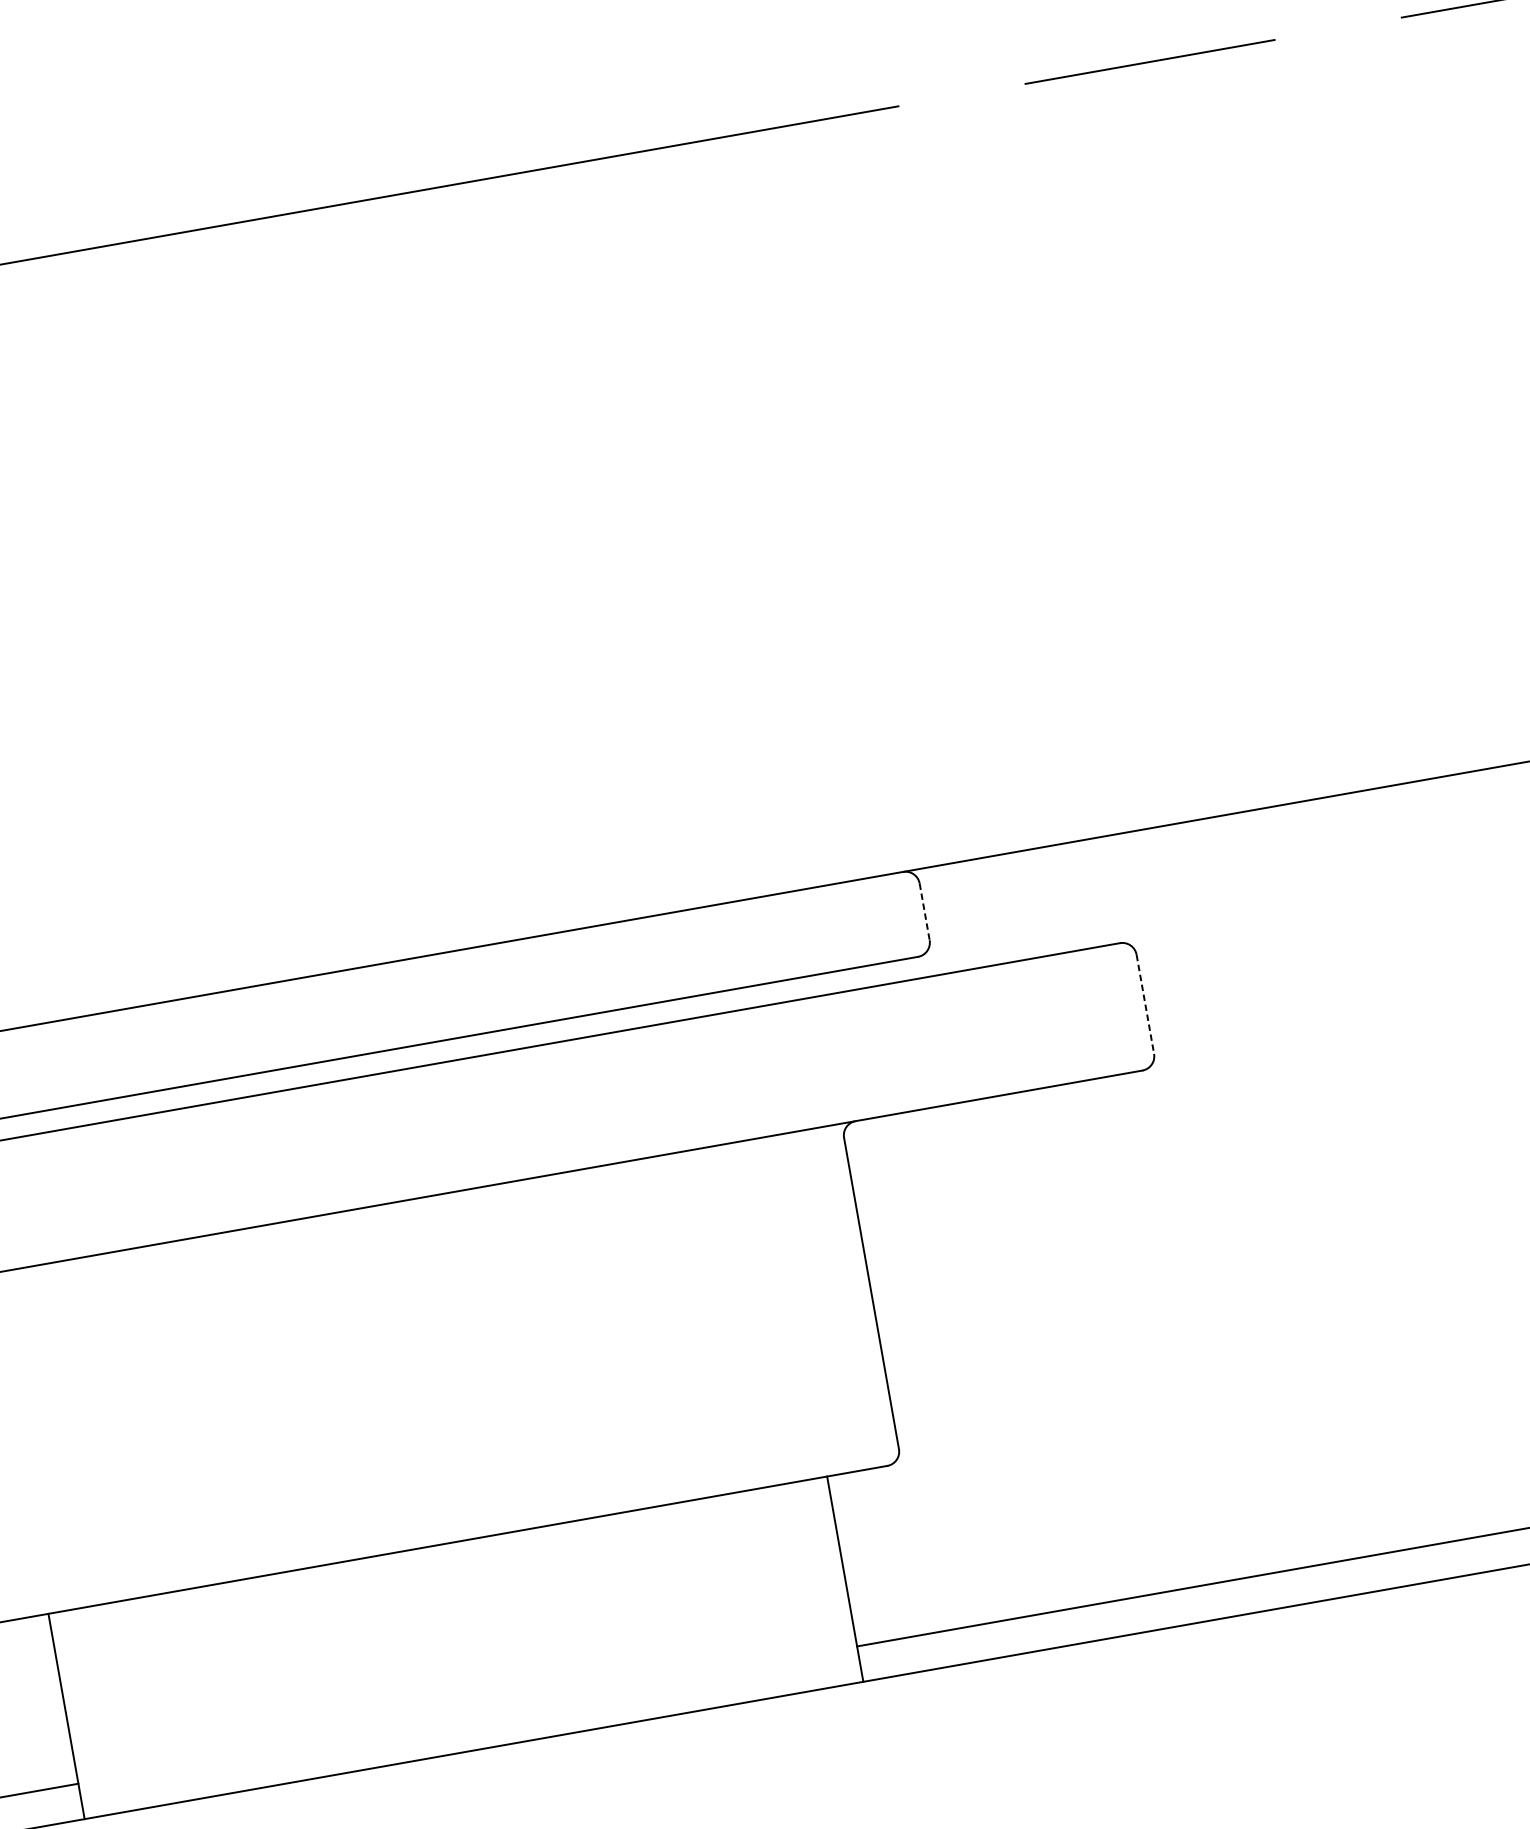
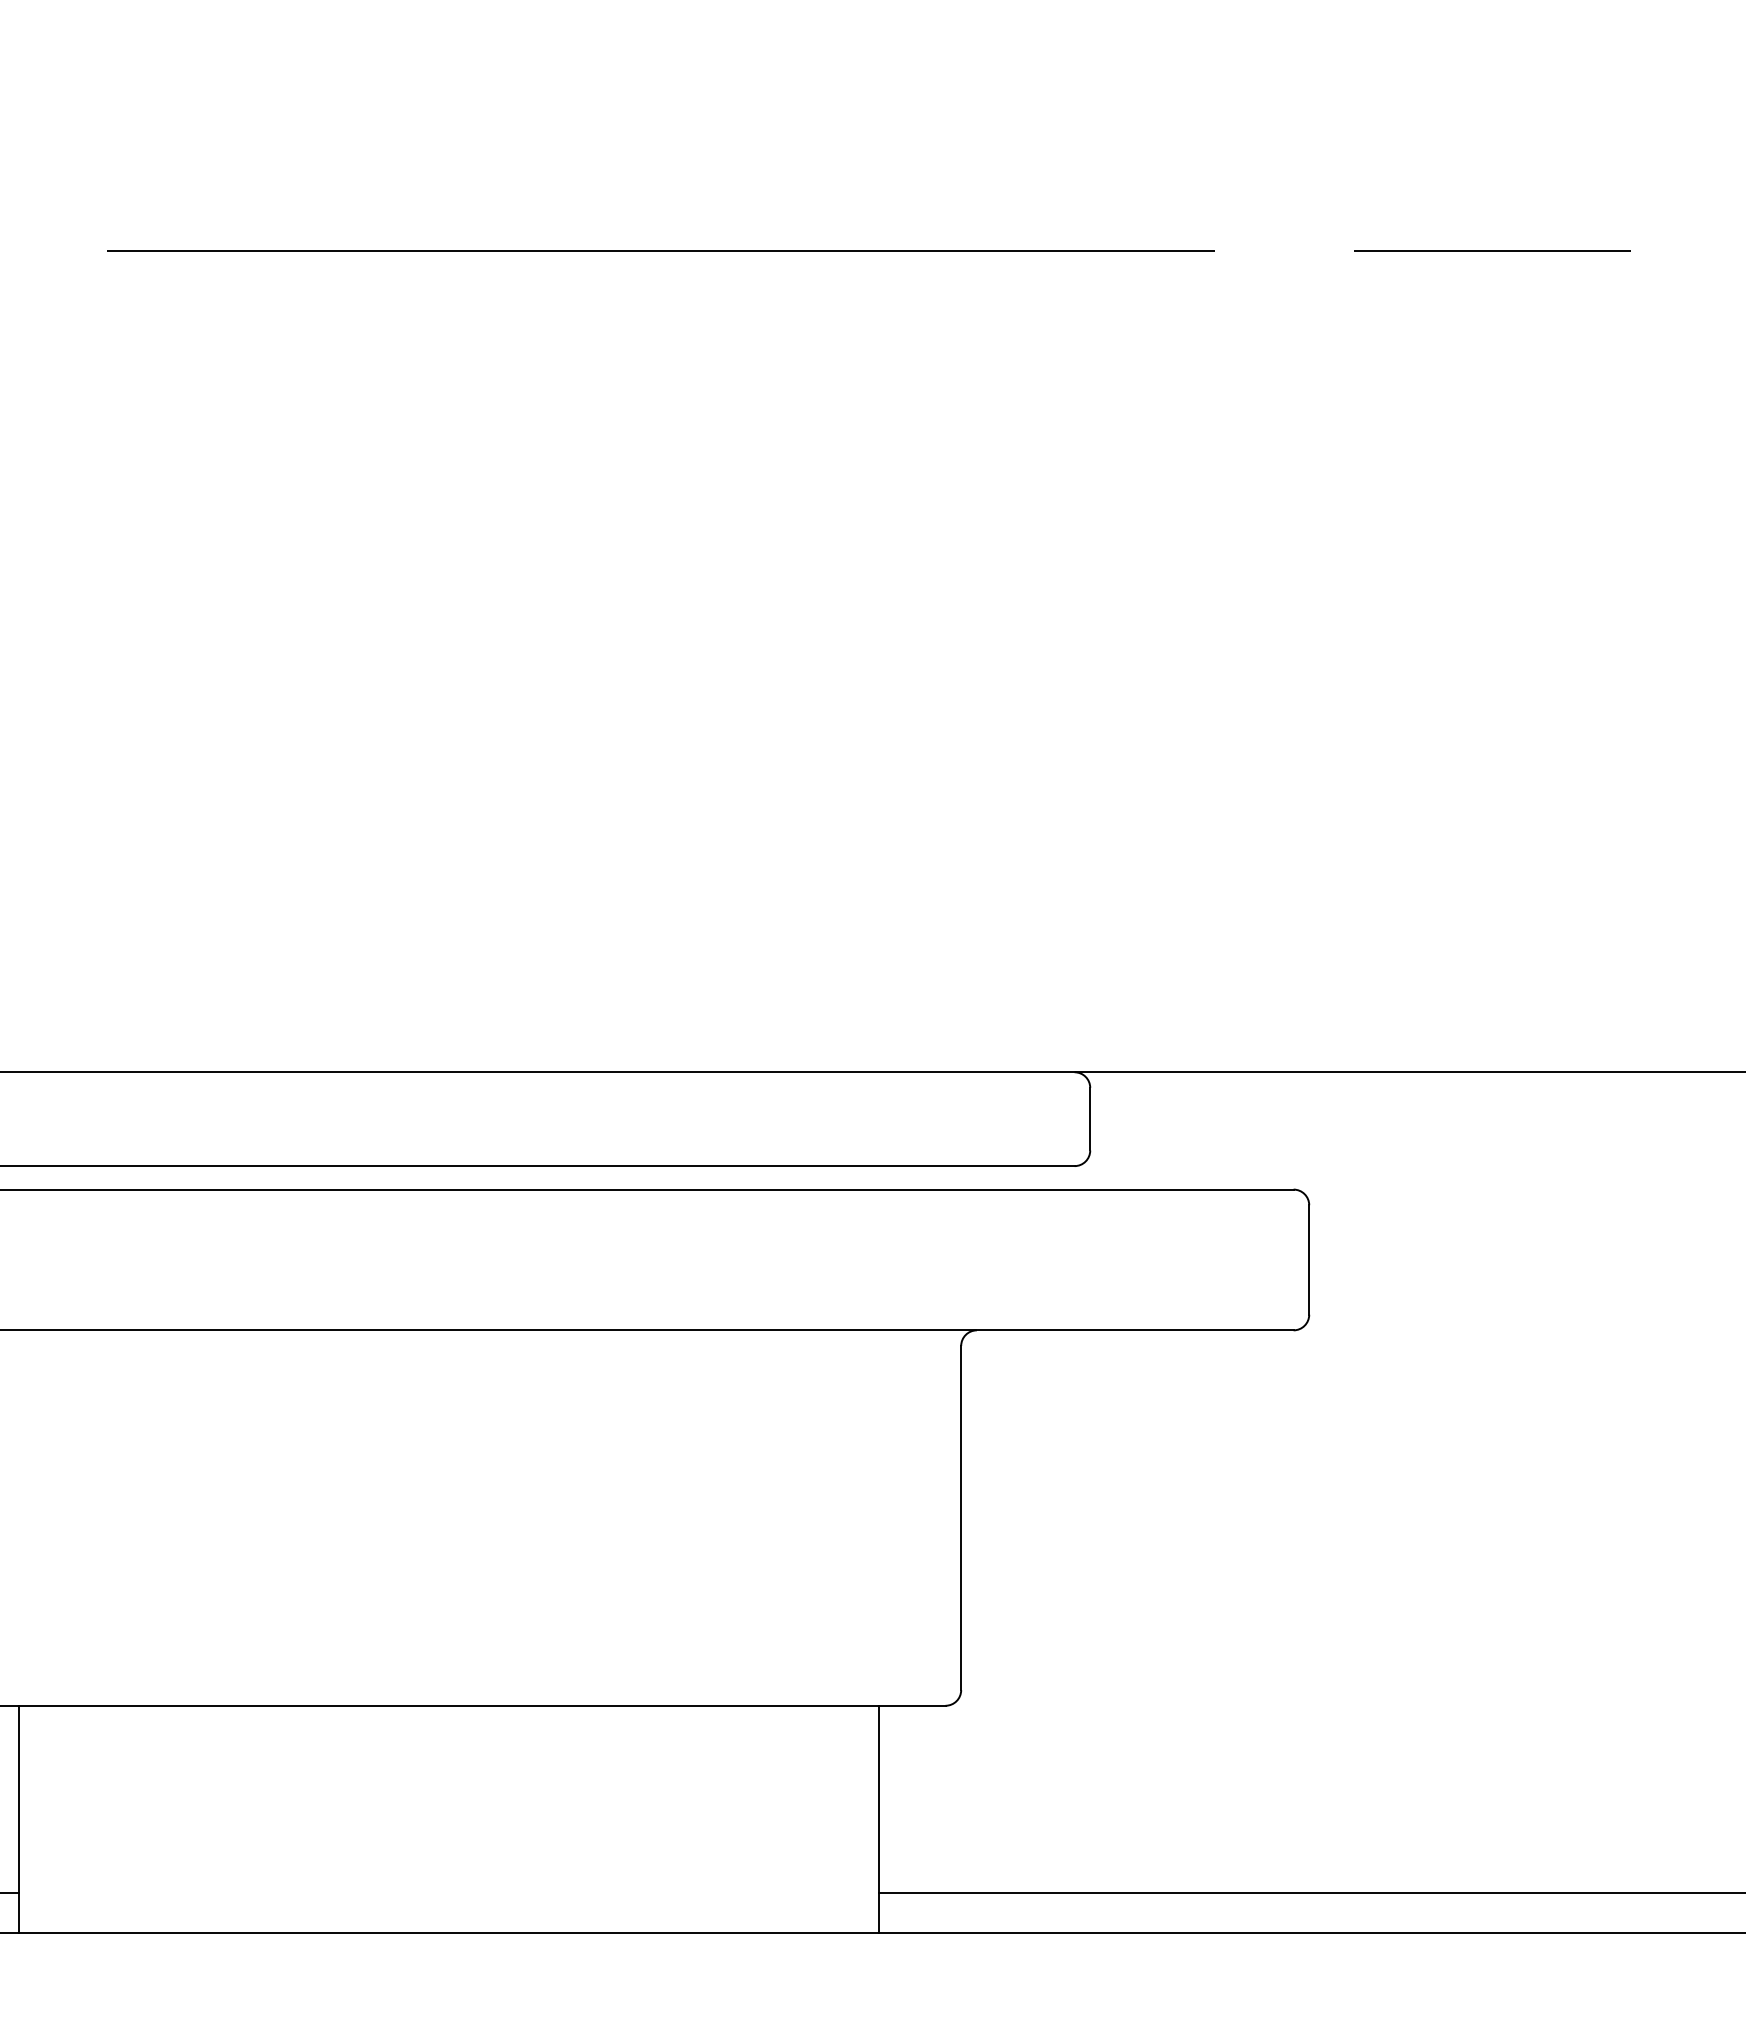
line: (924, 912) -> (1090, 1119), dashed -> solid
line: (1145, 1003) -> (1309, 1259), dashed -> solid

